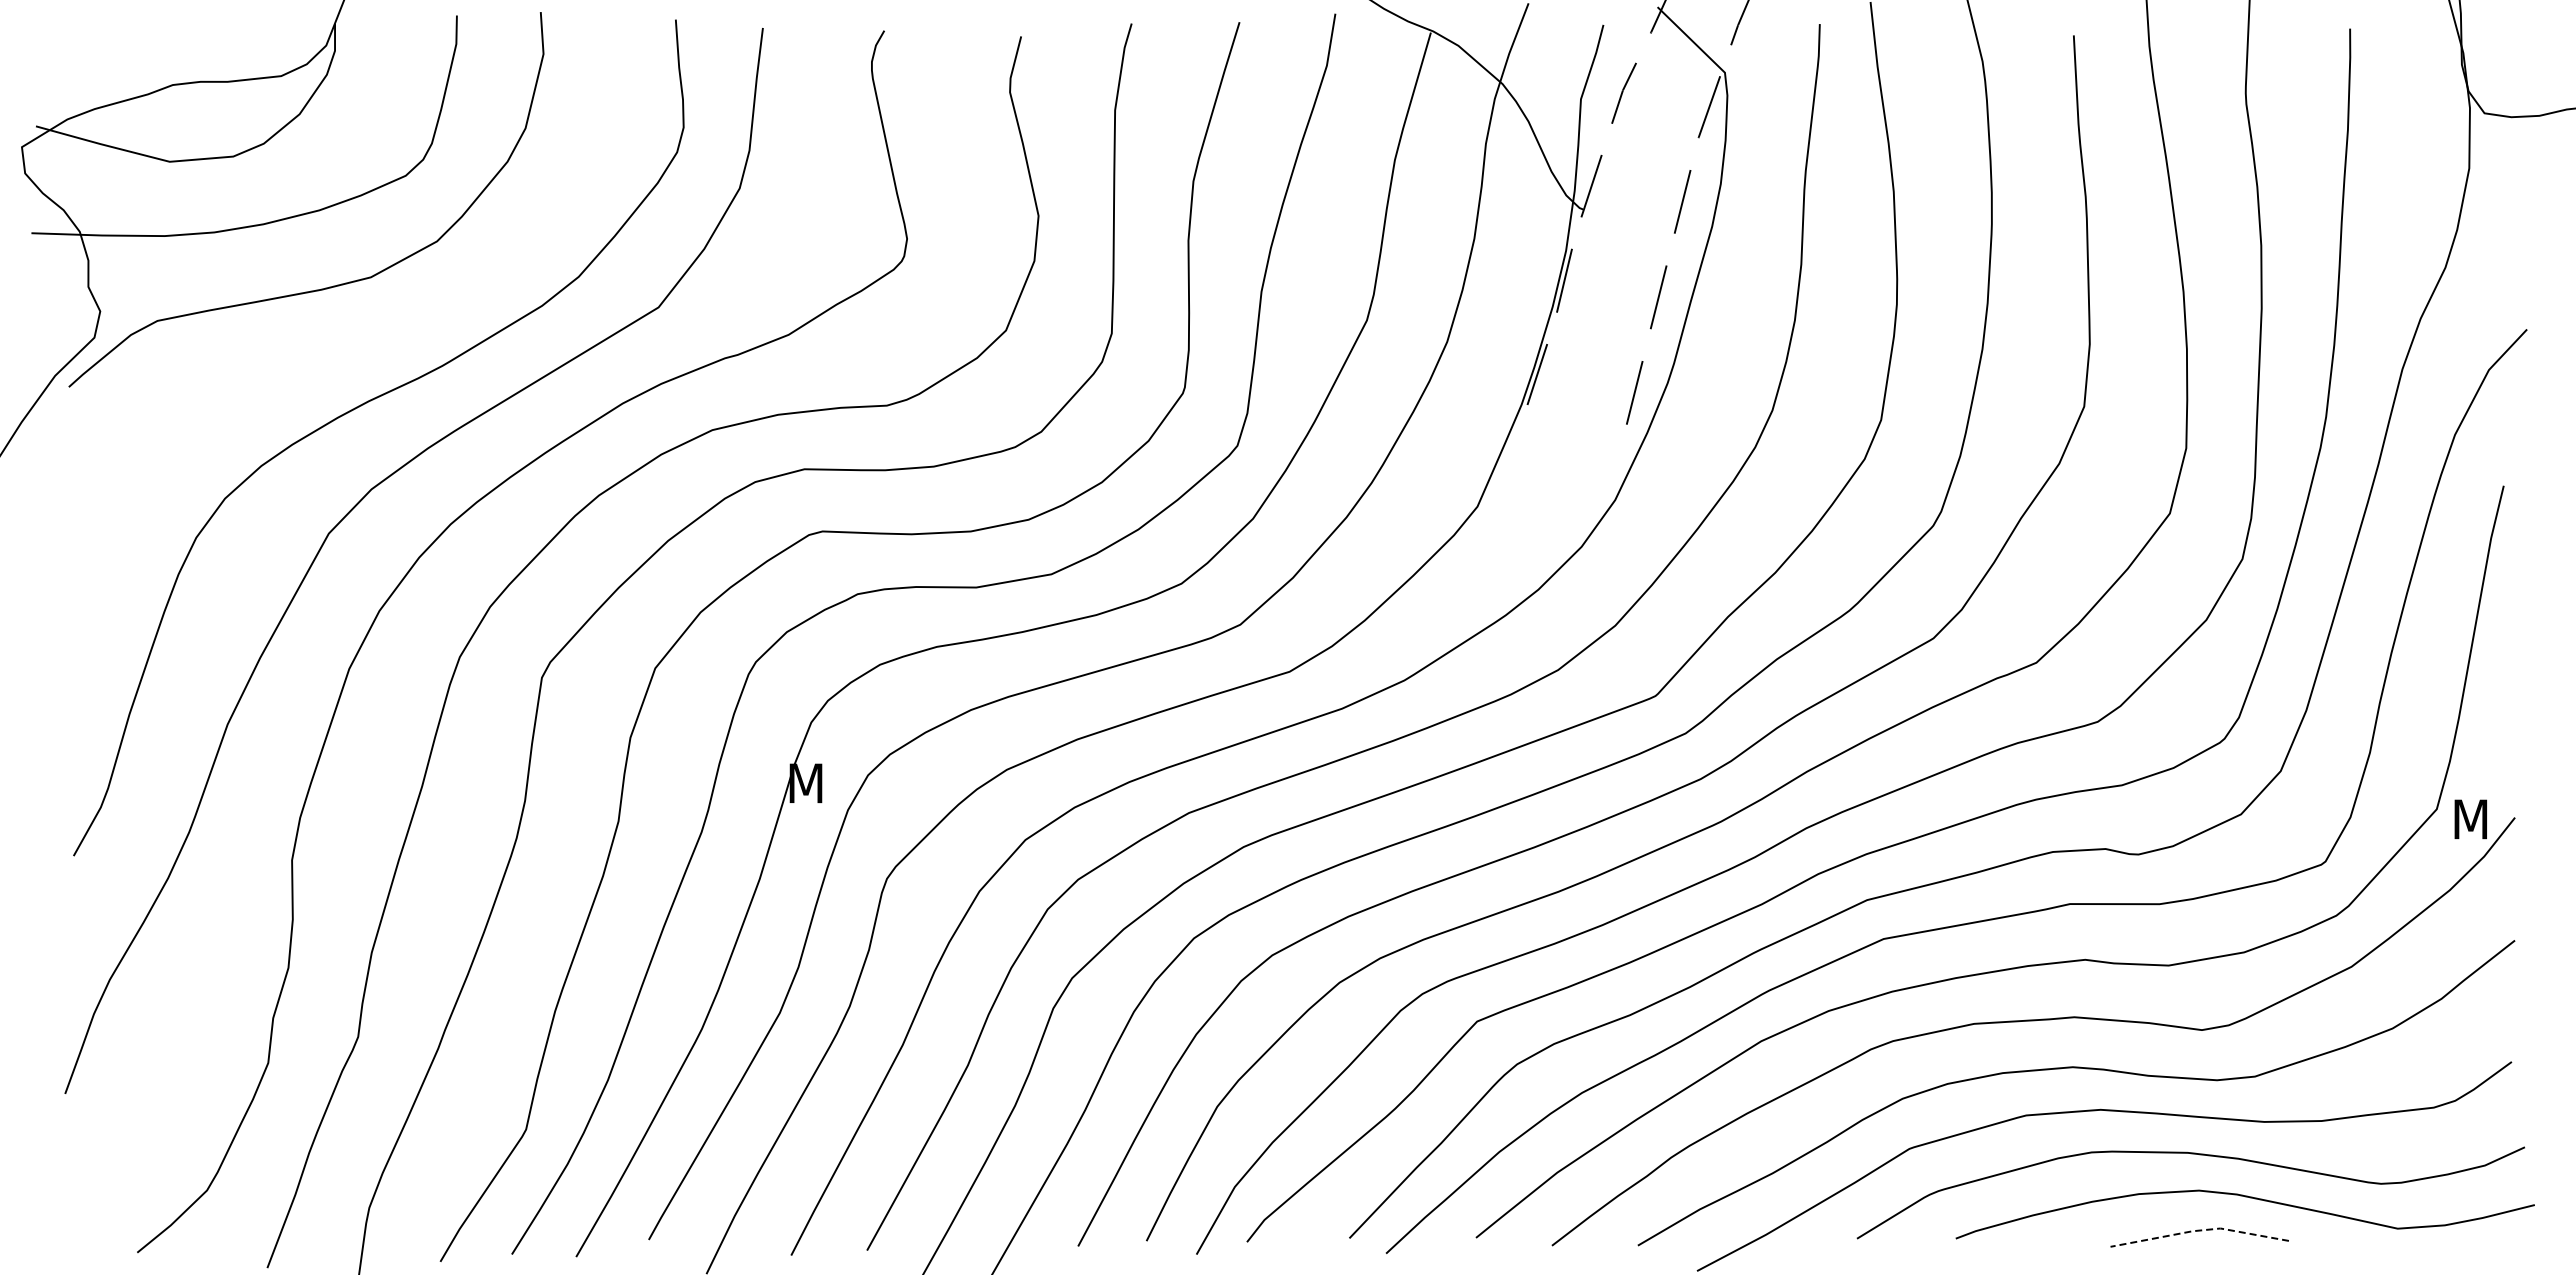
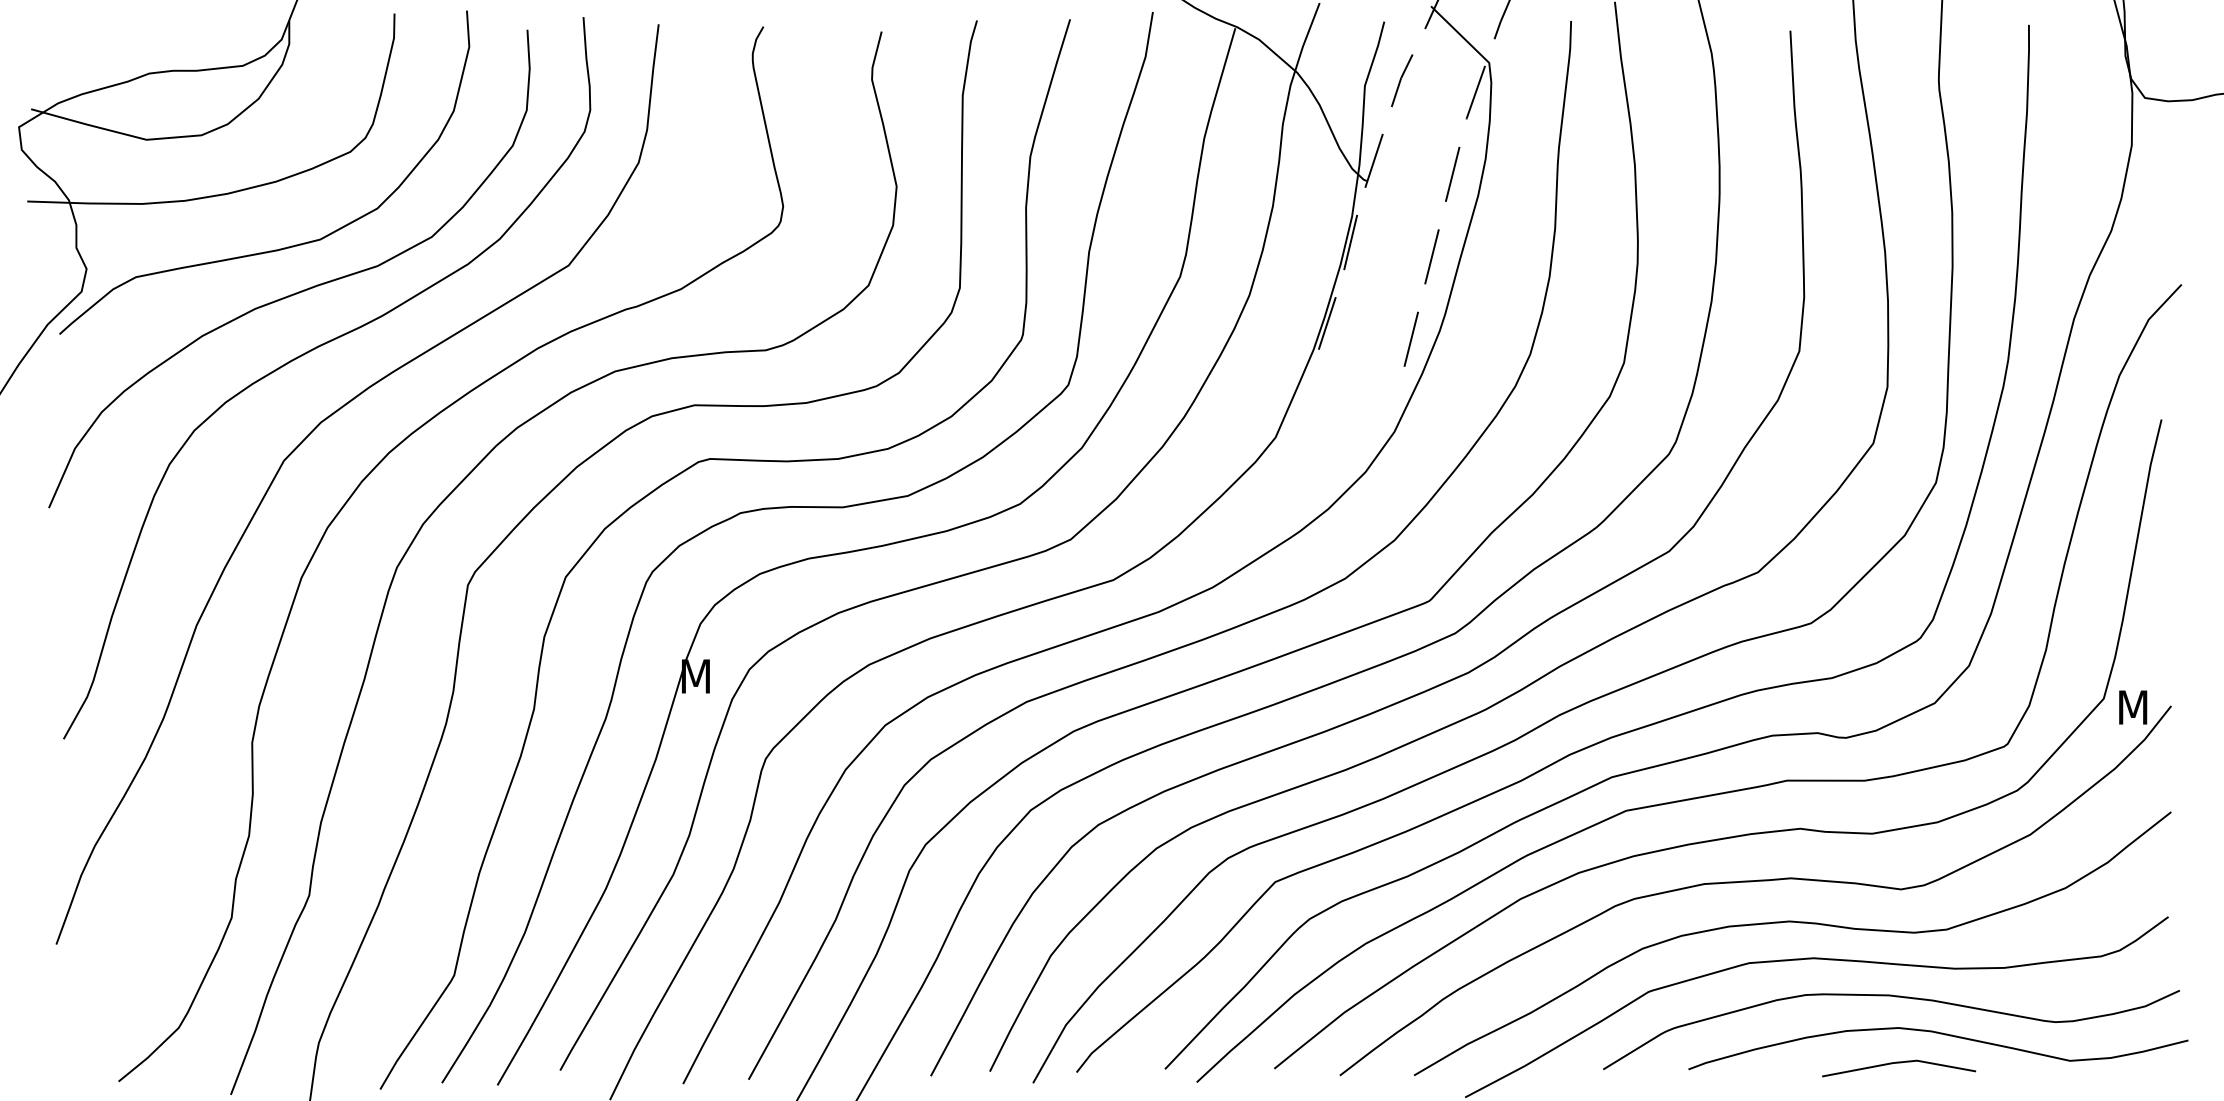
curve: (343, 338) -> (296, 292), added
line: (2199, 1230) -> (1898, 1062), dashed -> solid

